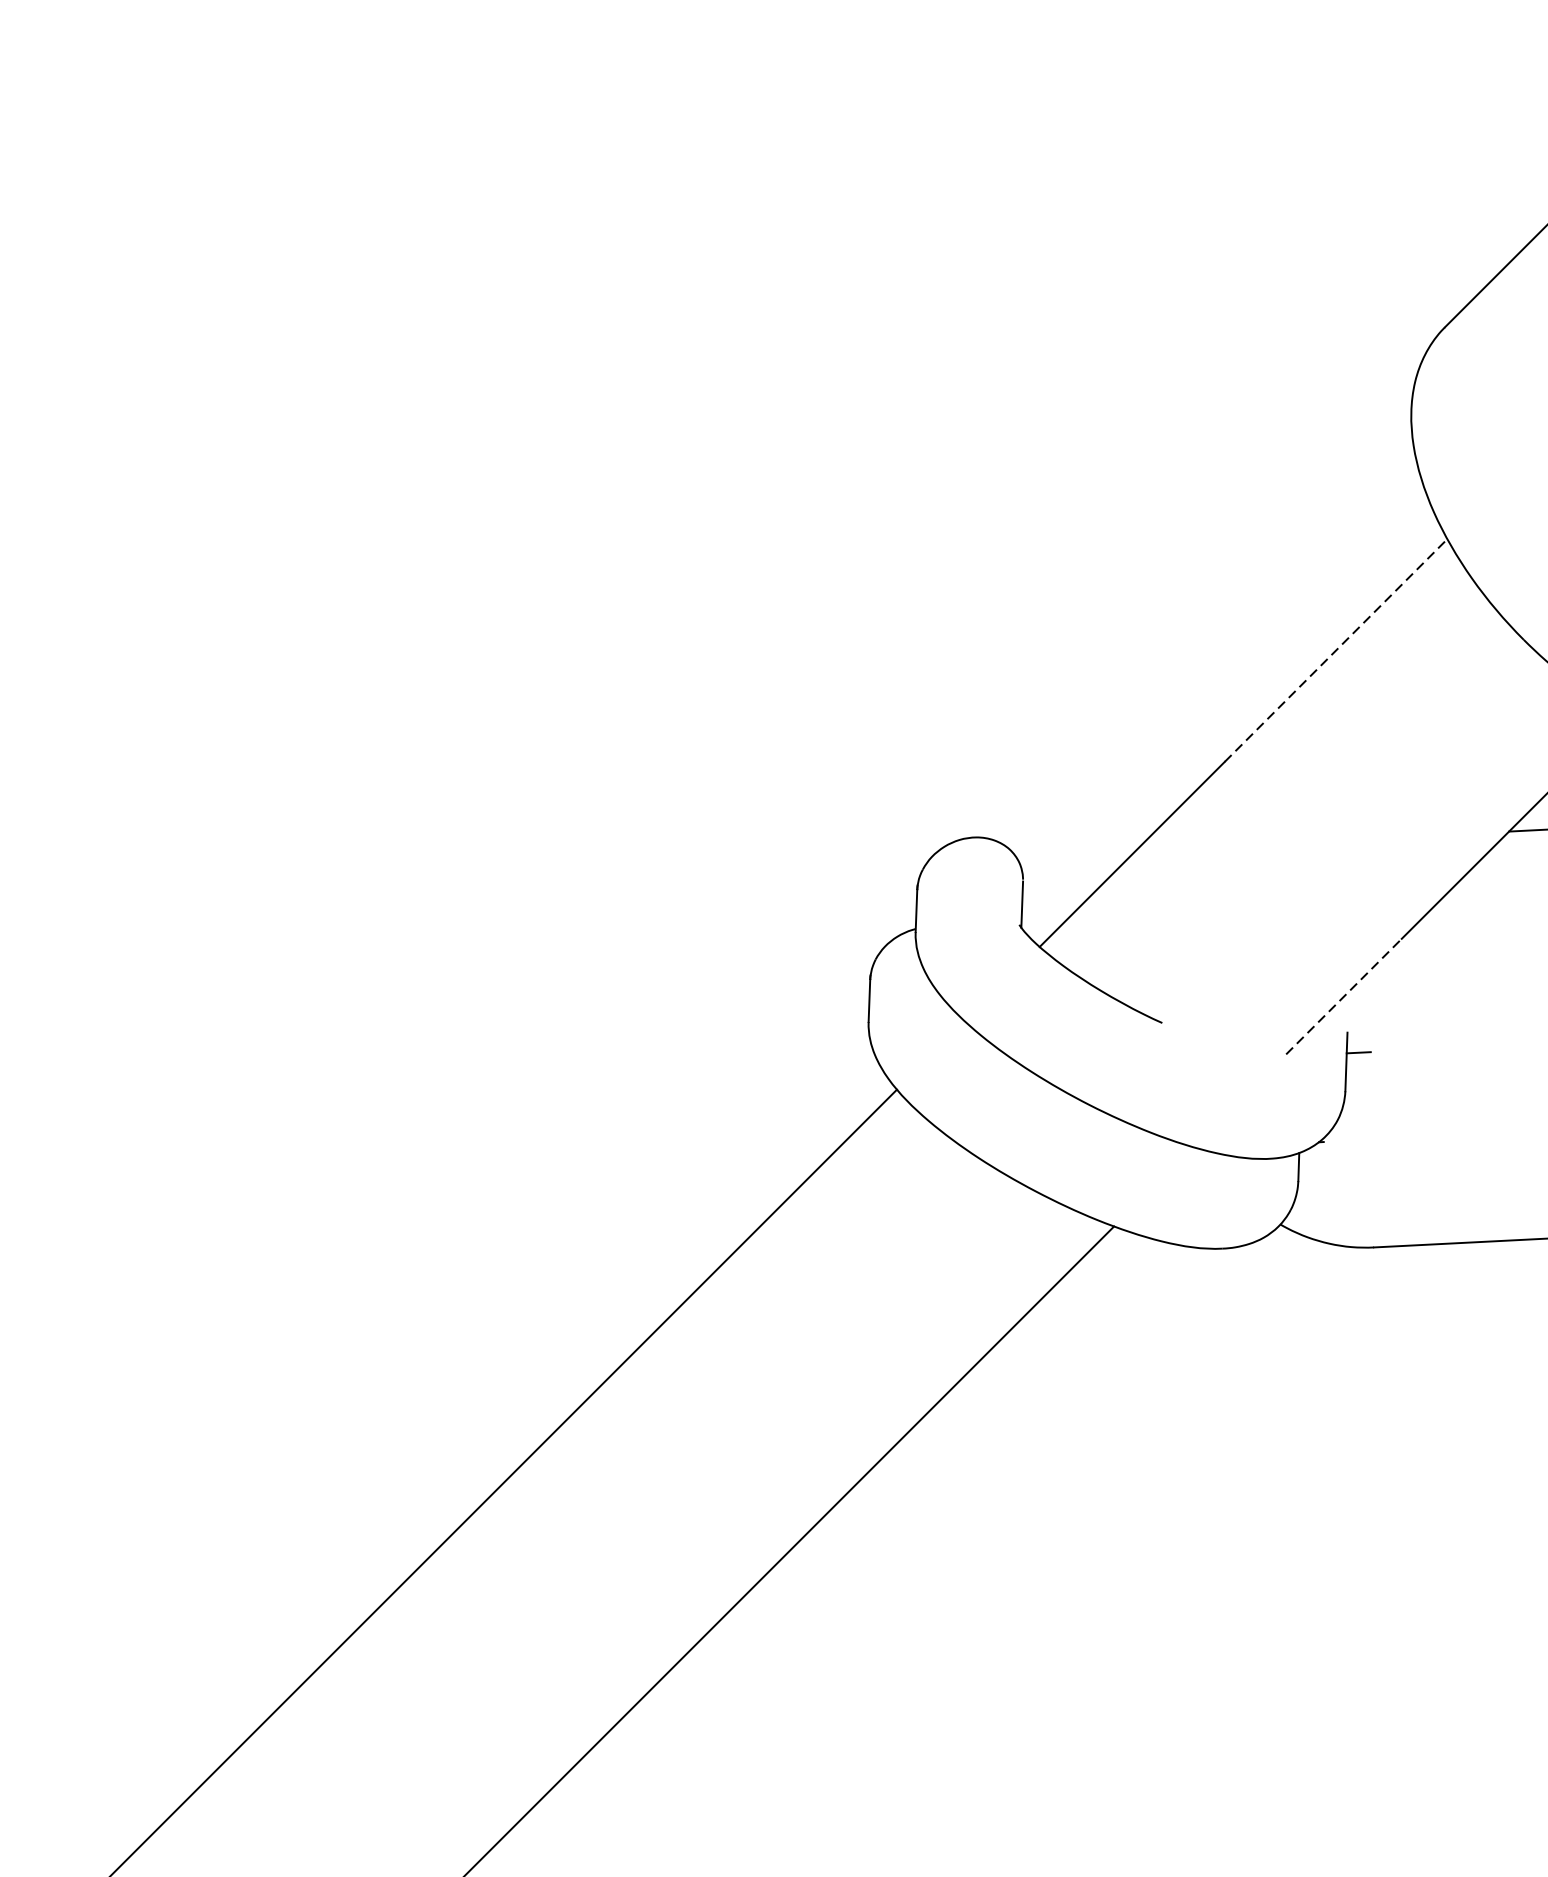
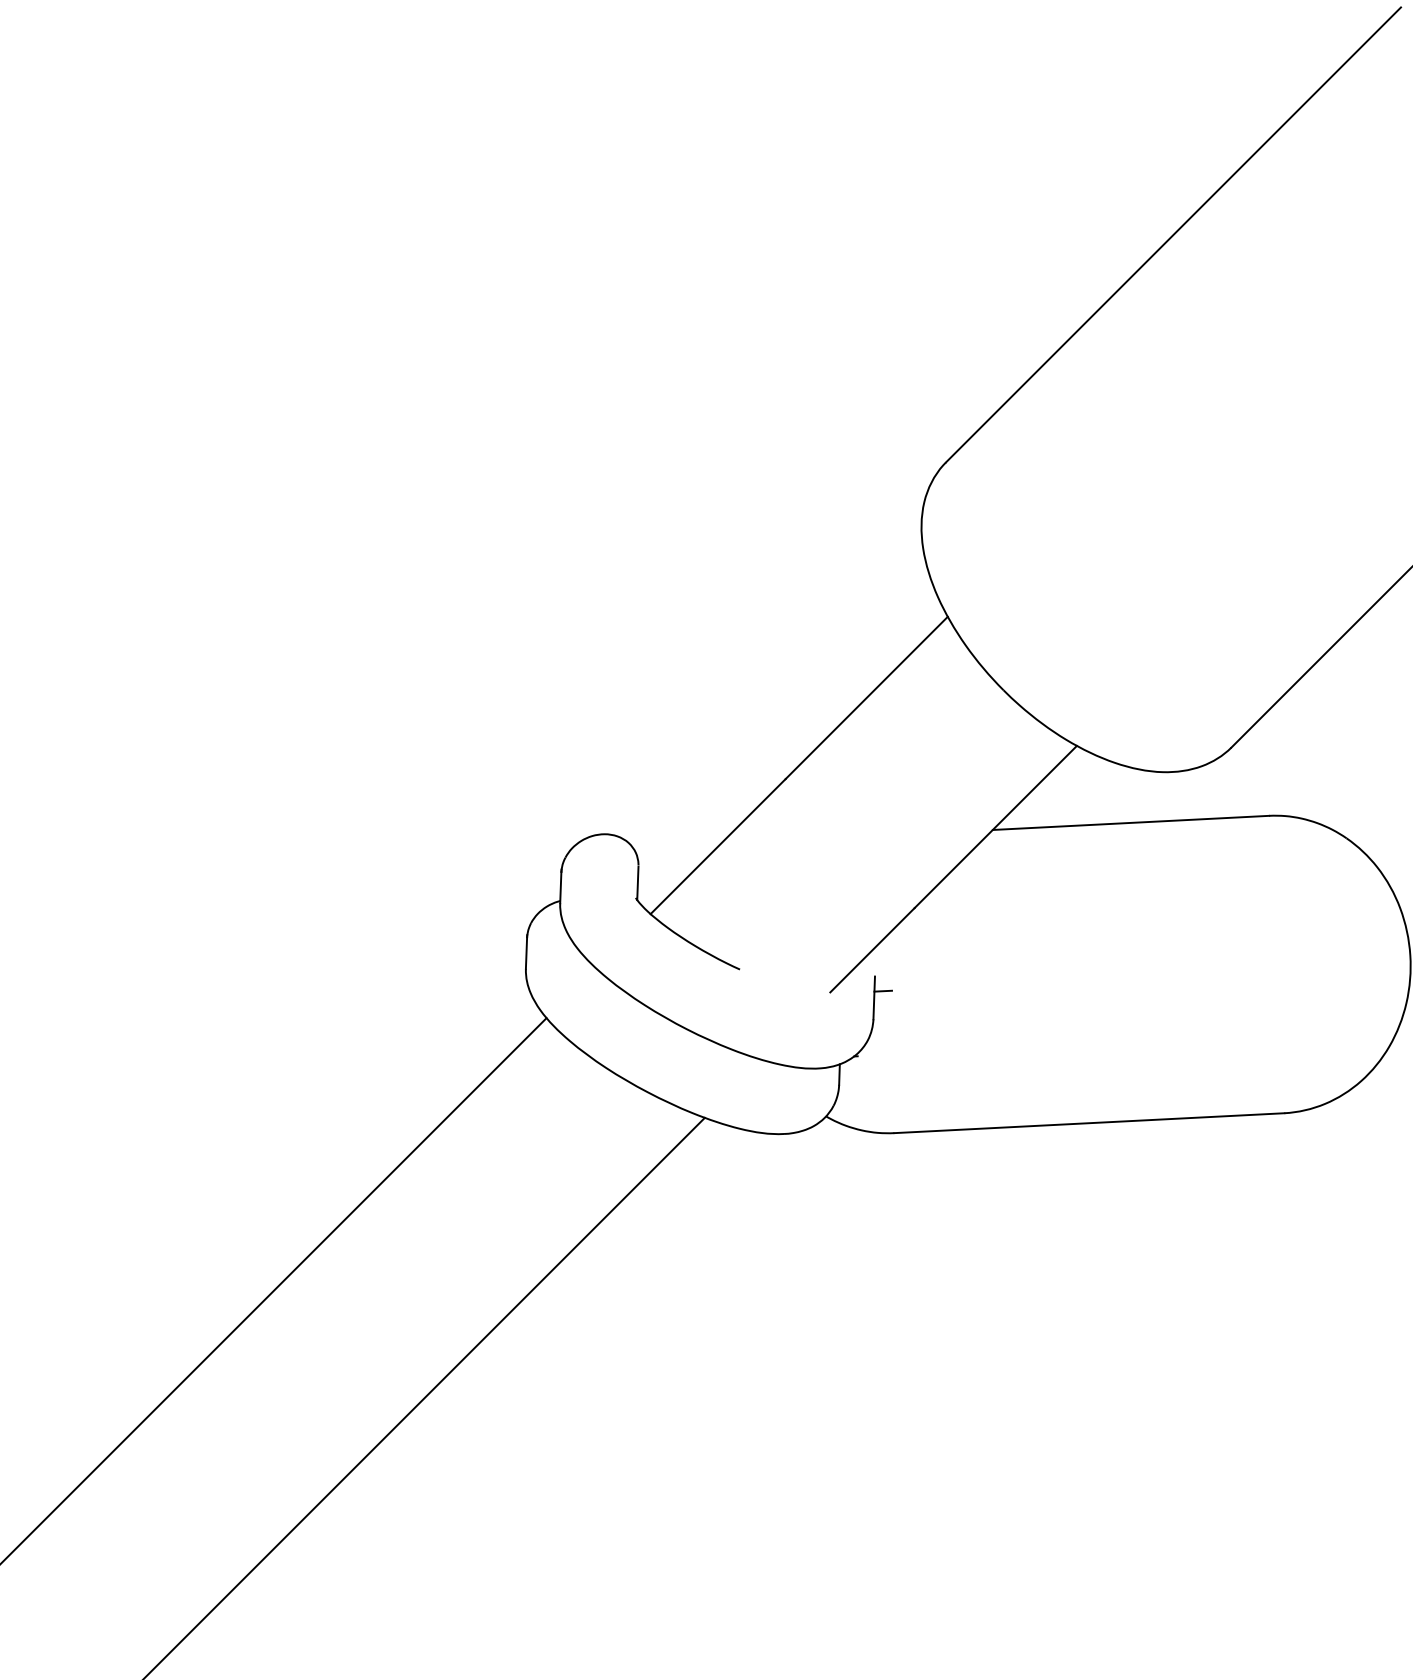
line: (1335, 649) -> (866, 697), dashed -> solid
line: (1344, 996) -> (872, 950), dashed -> solid

